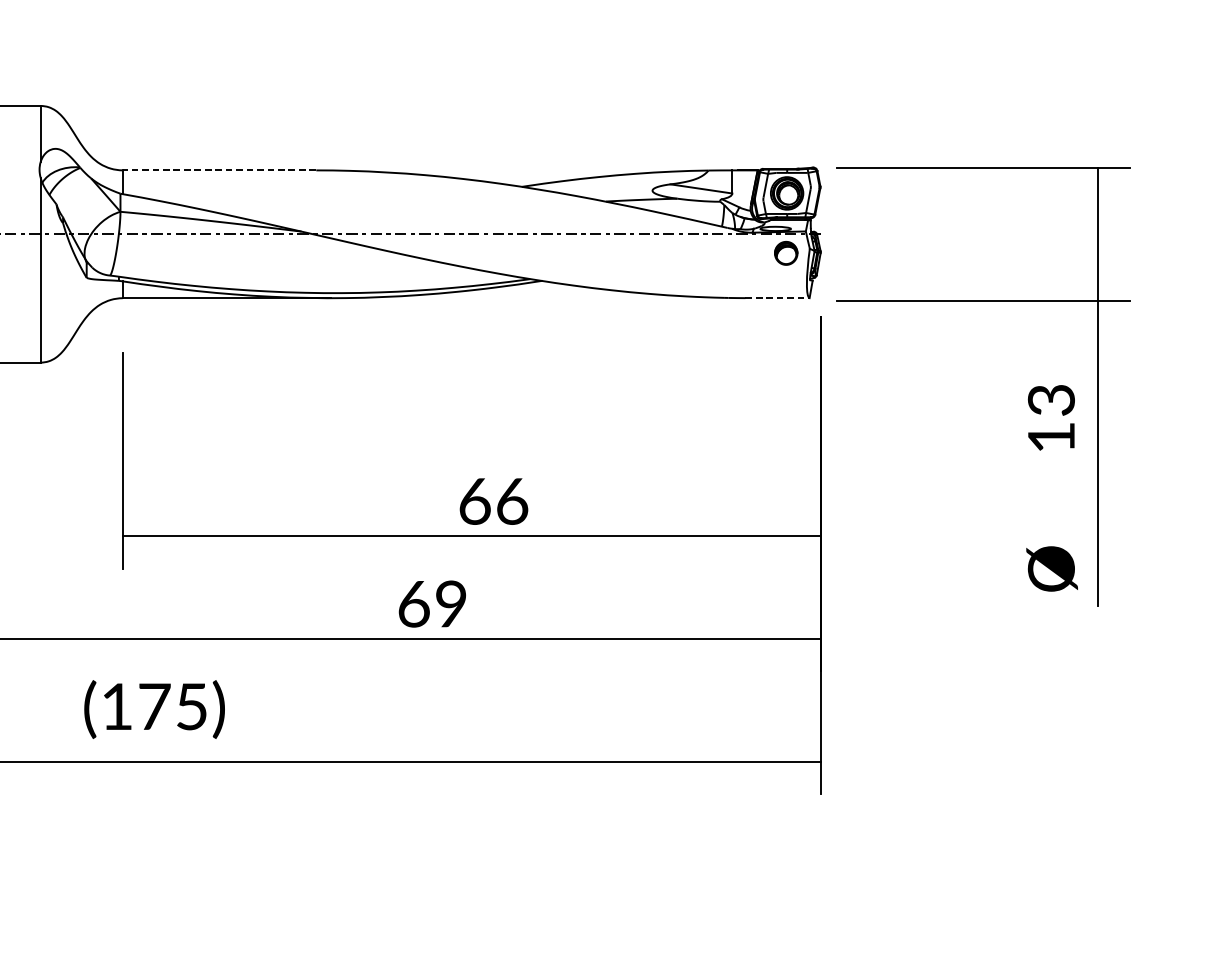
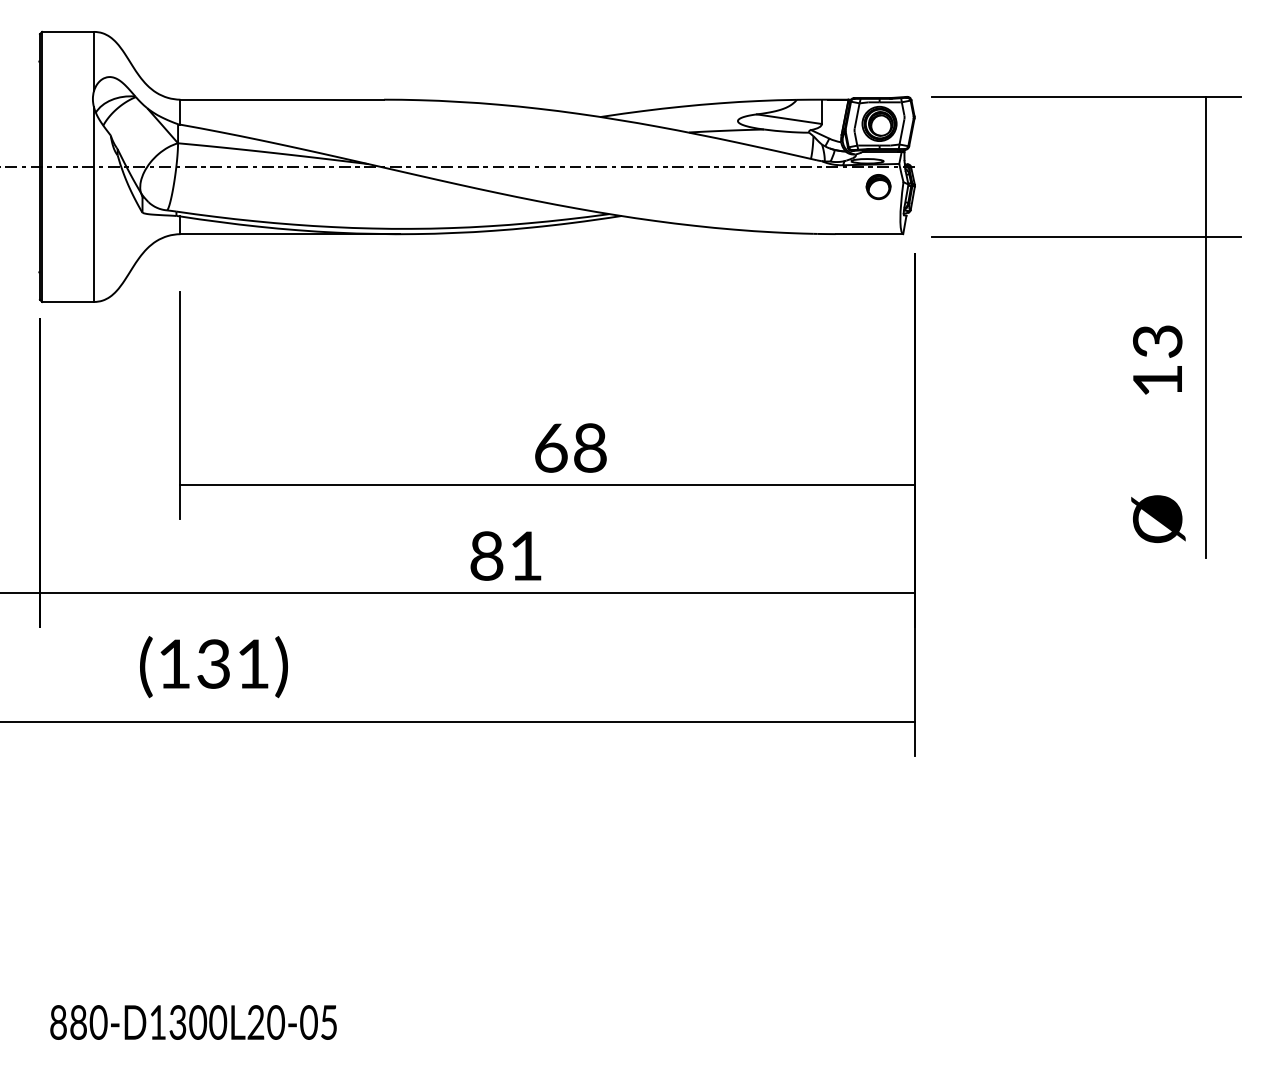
line: (219, 170) -> (282, 99), dashed -> solid
line: (777, 298) -> (869, 234), dashed -> solid
text: (512, 500) -> (590, 447), 66 -> 68
text: (431, 603) -> (505, 555), 69 -> 81
text: (172, 706) -> (232, 663), (175) -> (131)

